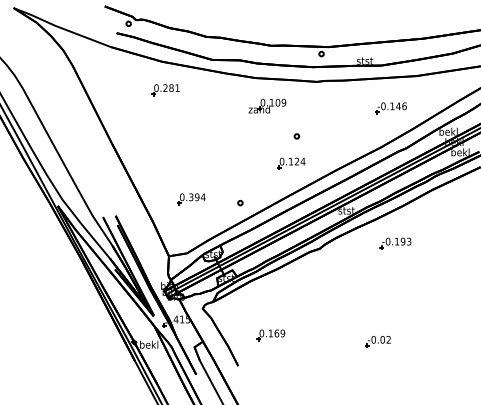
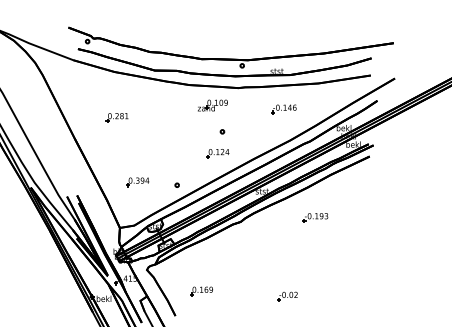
part: (164, 89) -> (116, 117), moved
part: (266, 106) -> (212, 105), moved
part: (390, 108) -> (283, 109), moved
part: (395, 243) -> (315, 217), moved

